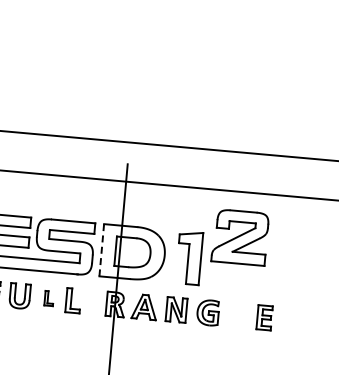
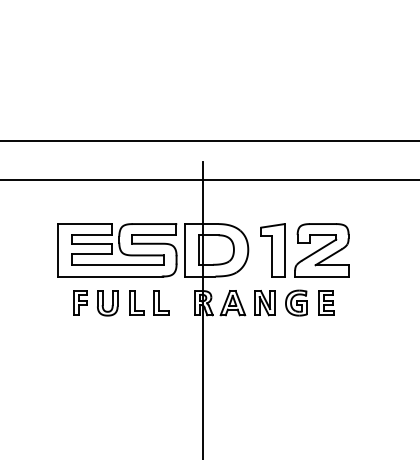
part: (239, 237) -> (321, 250), moved
line: (102, 250) -> (185, 250), dashed -> solid
part: (48, 297) -> (136, 302), size x1.67
part: (264, 317) -> (326, 302), moved

